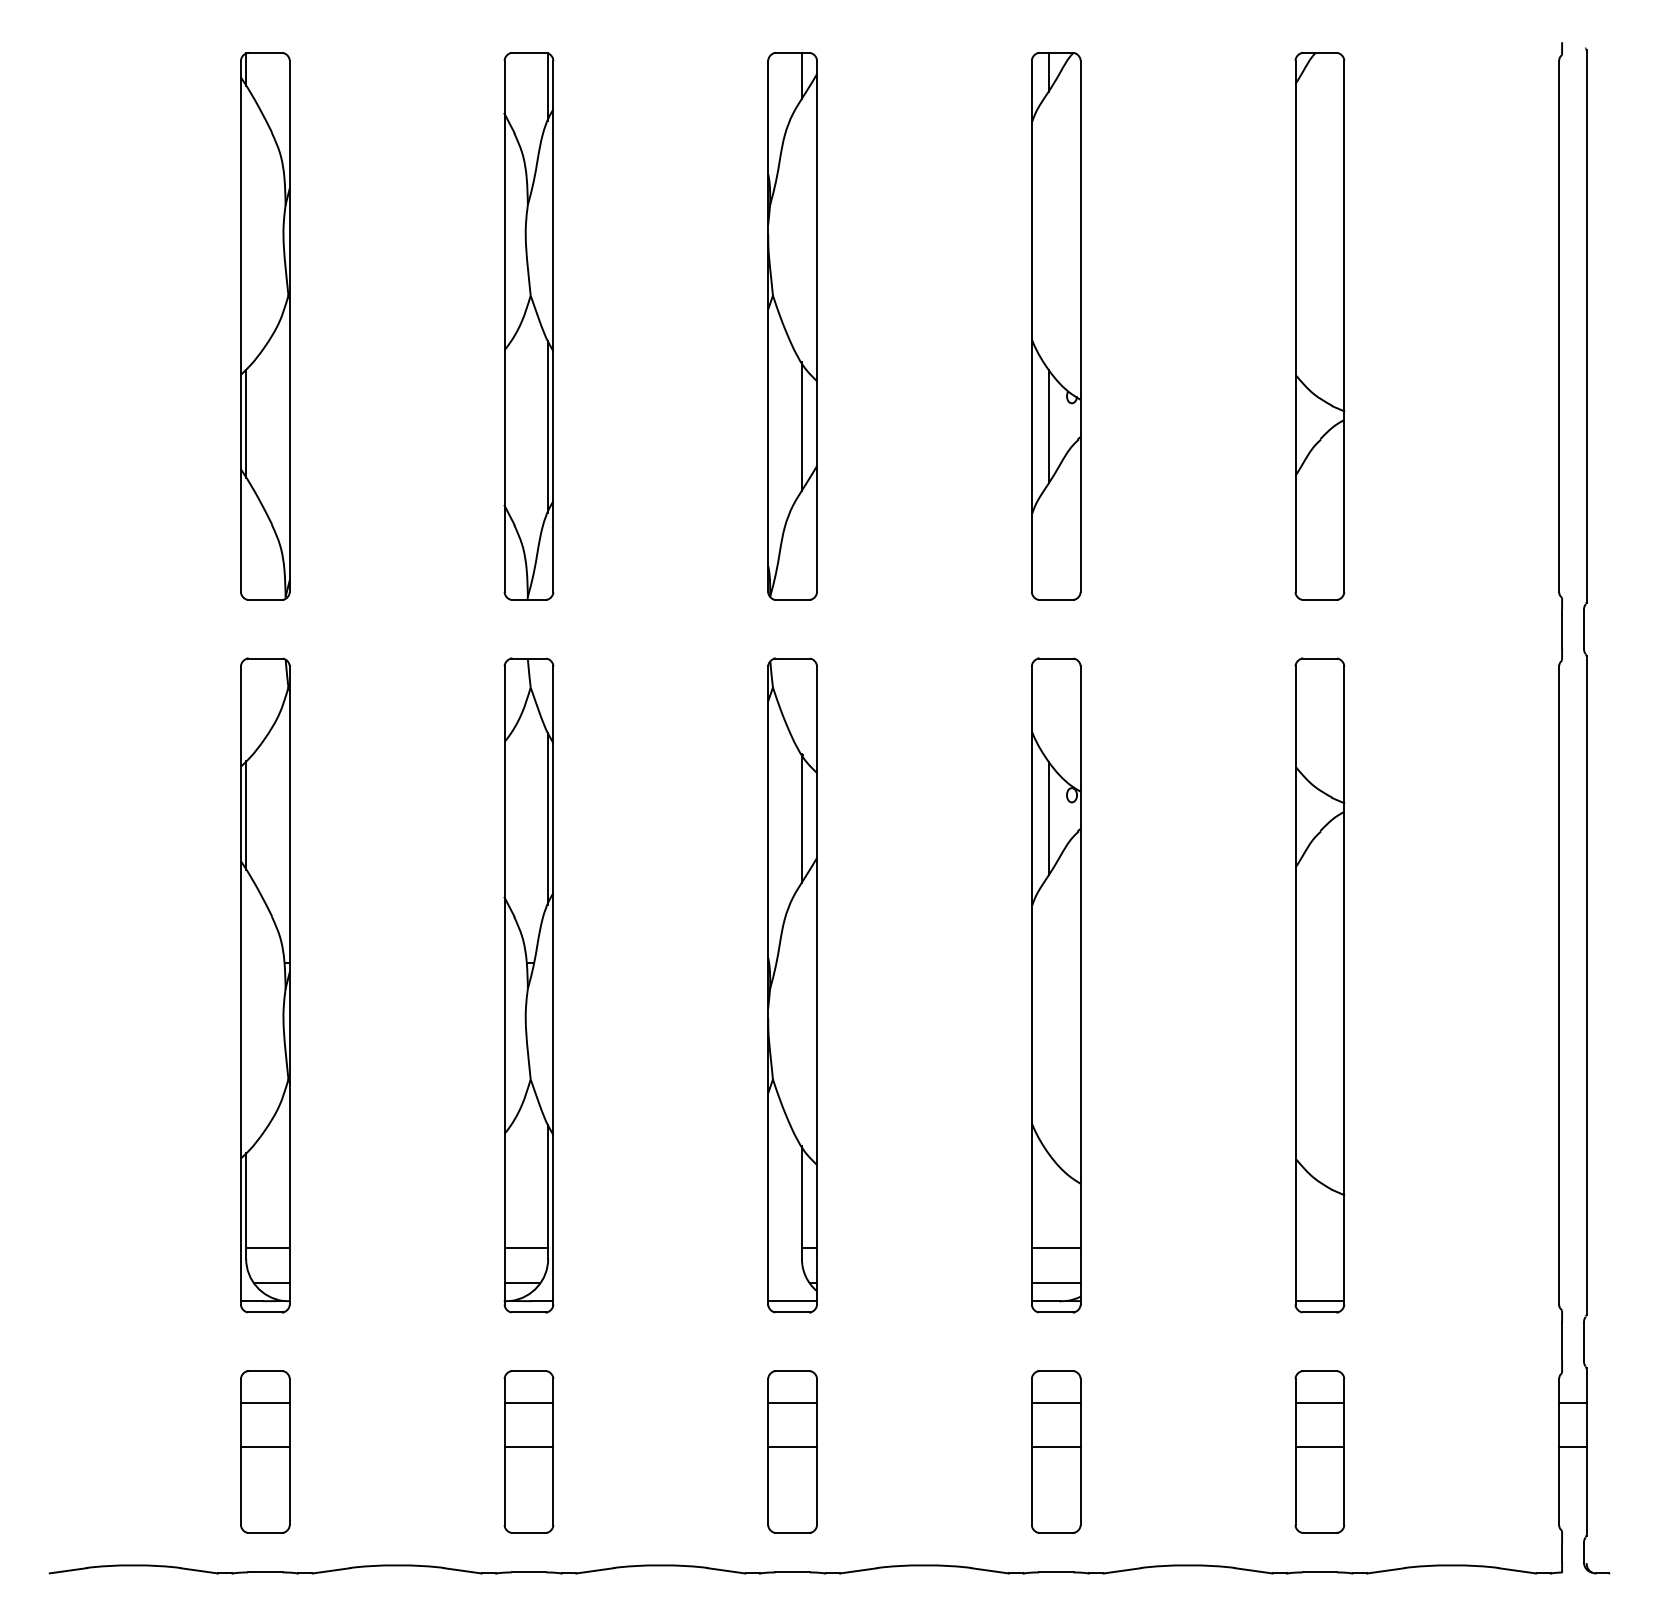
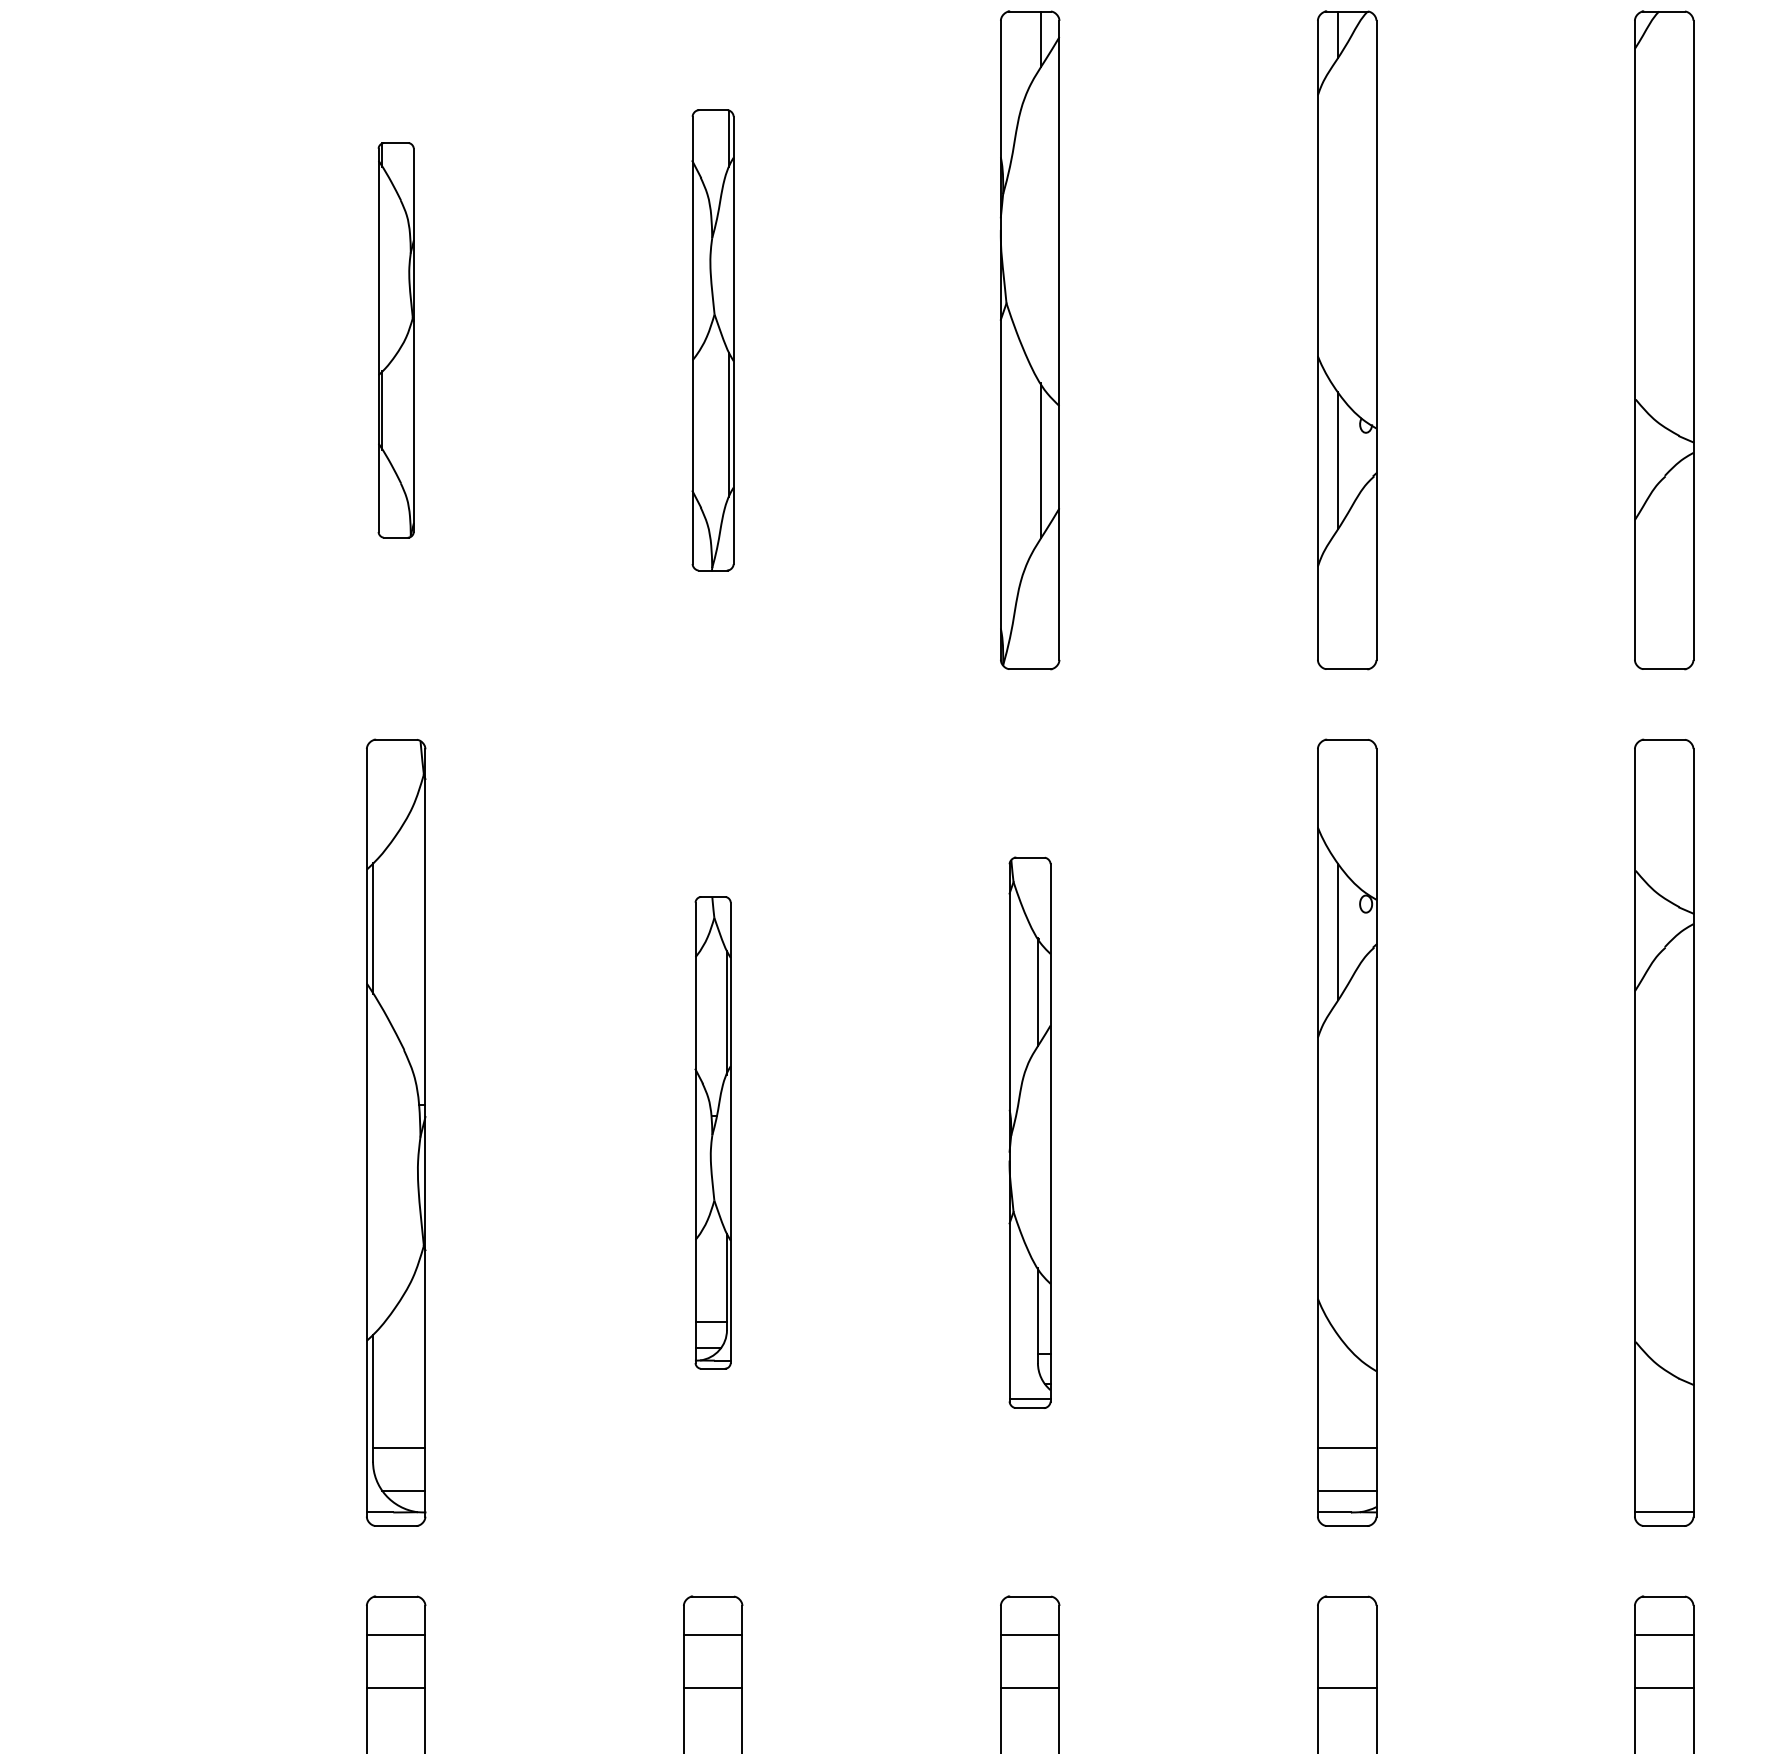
part: (265, 326) -> (396, 340), size x0.6
part: (528, 326) -> (712, 340), size x0.7
part: (528, 985) -> (712, 1132), size x0.6
part: (792, 985) -> (1030, 1132), size x0.7
line: (1055, 1403) -> (1346, 1635), removed

